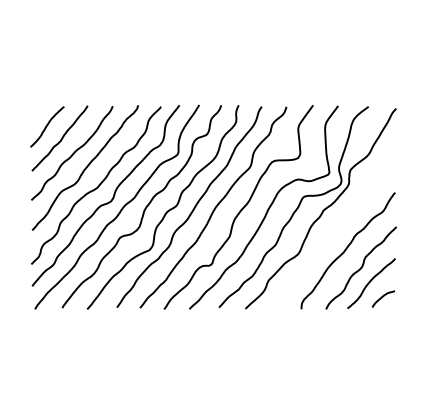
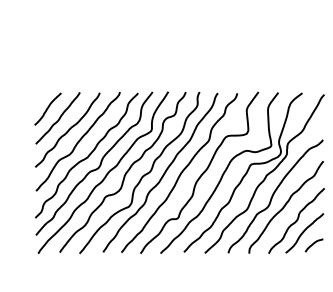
curve: (332, 235) -> (273, 195), added

